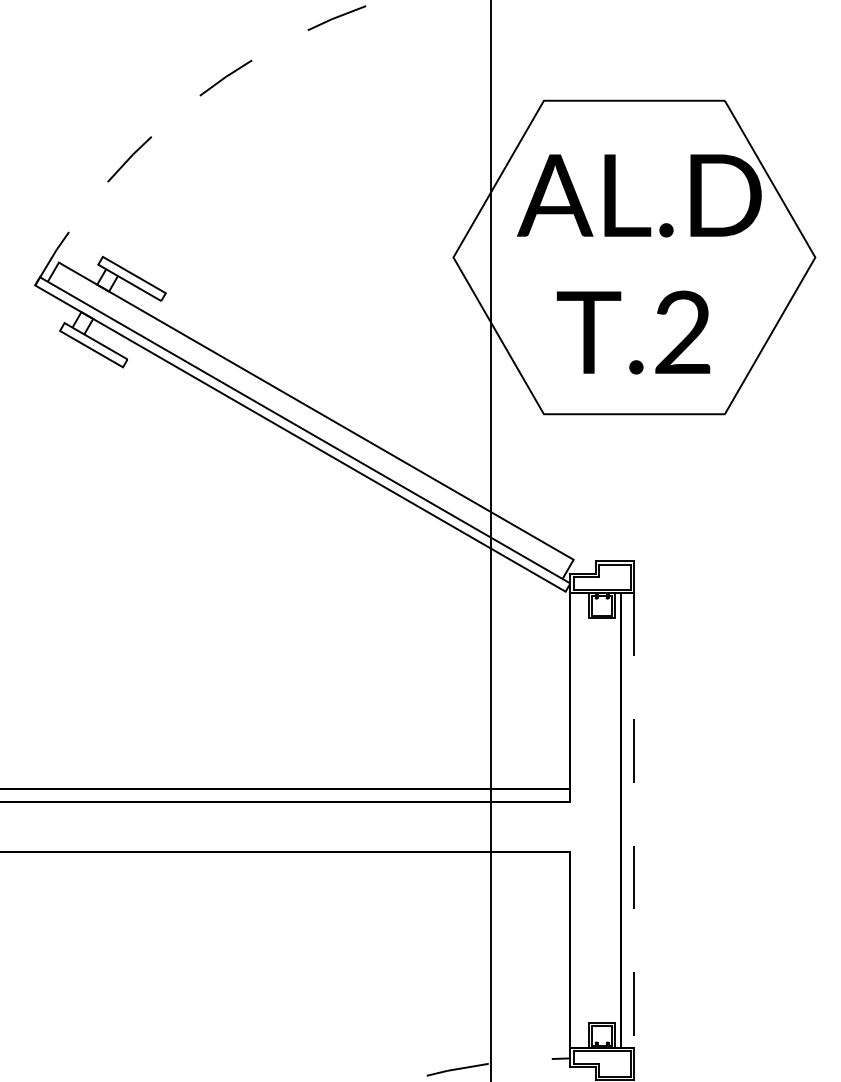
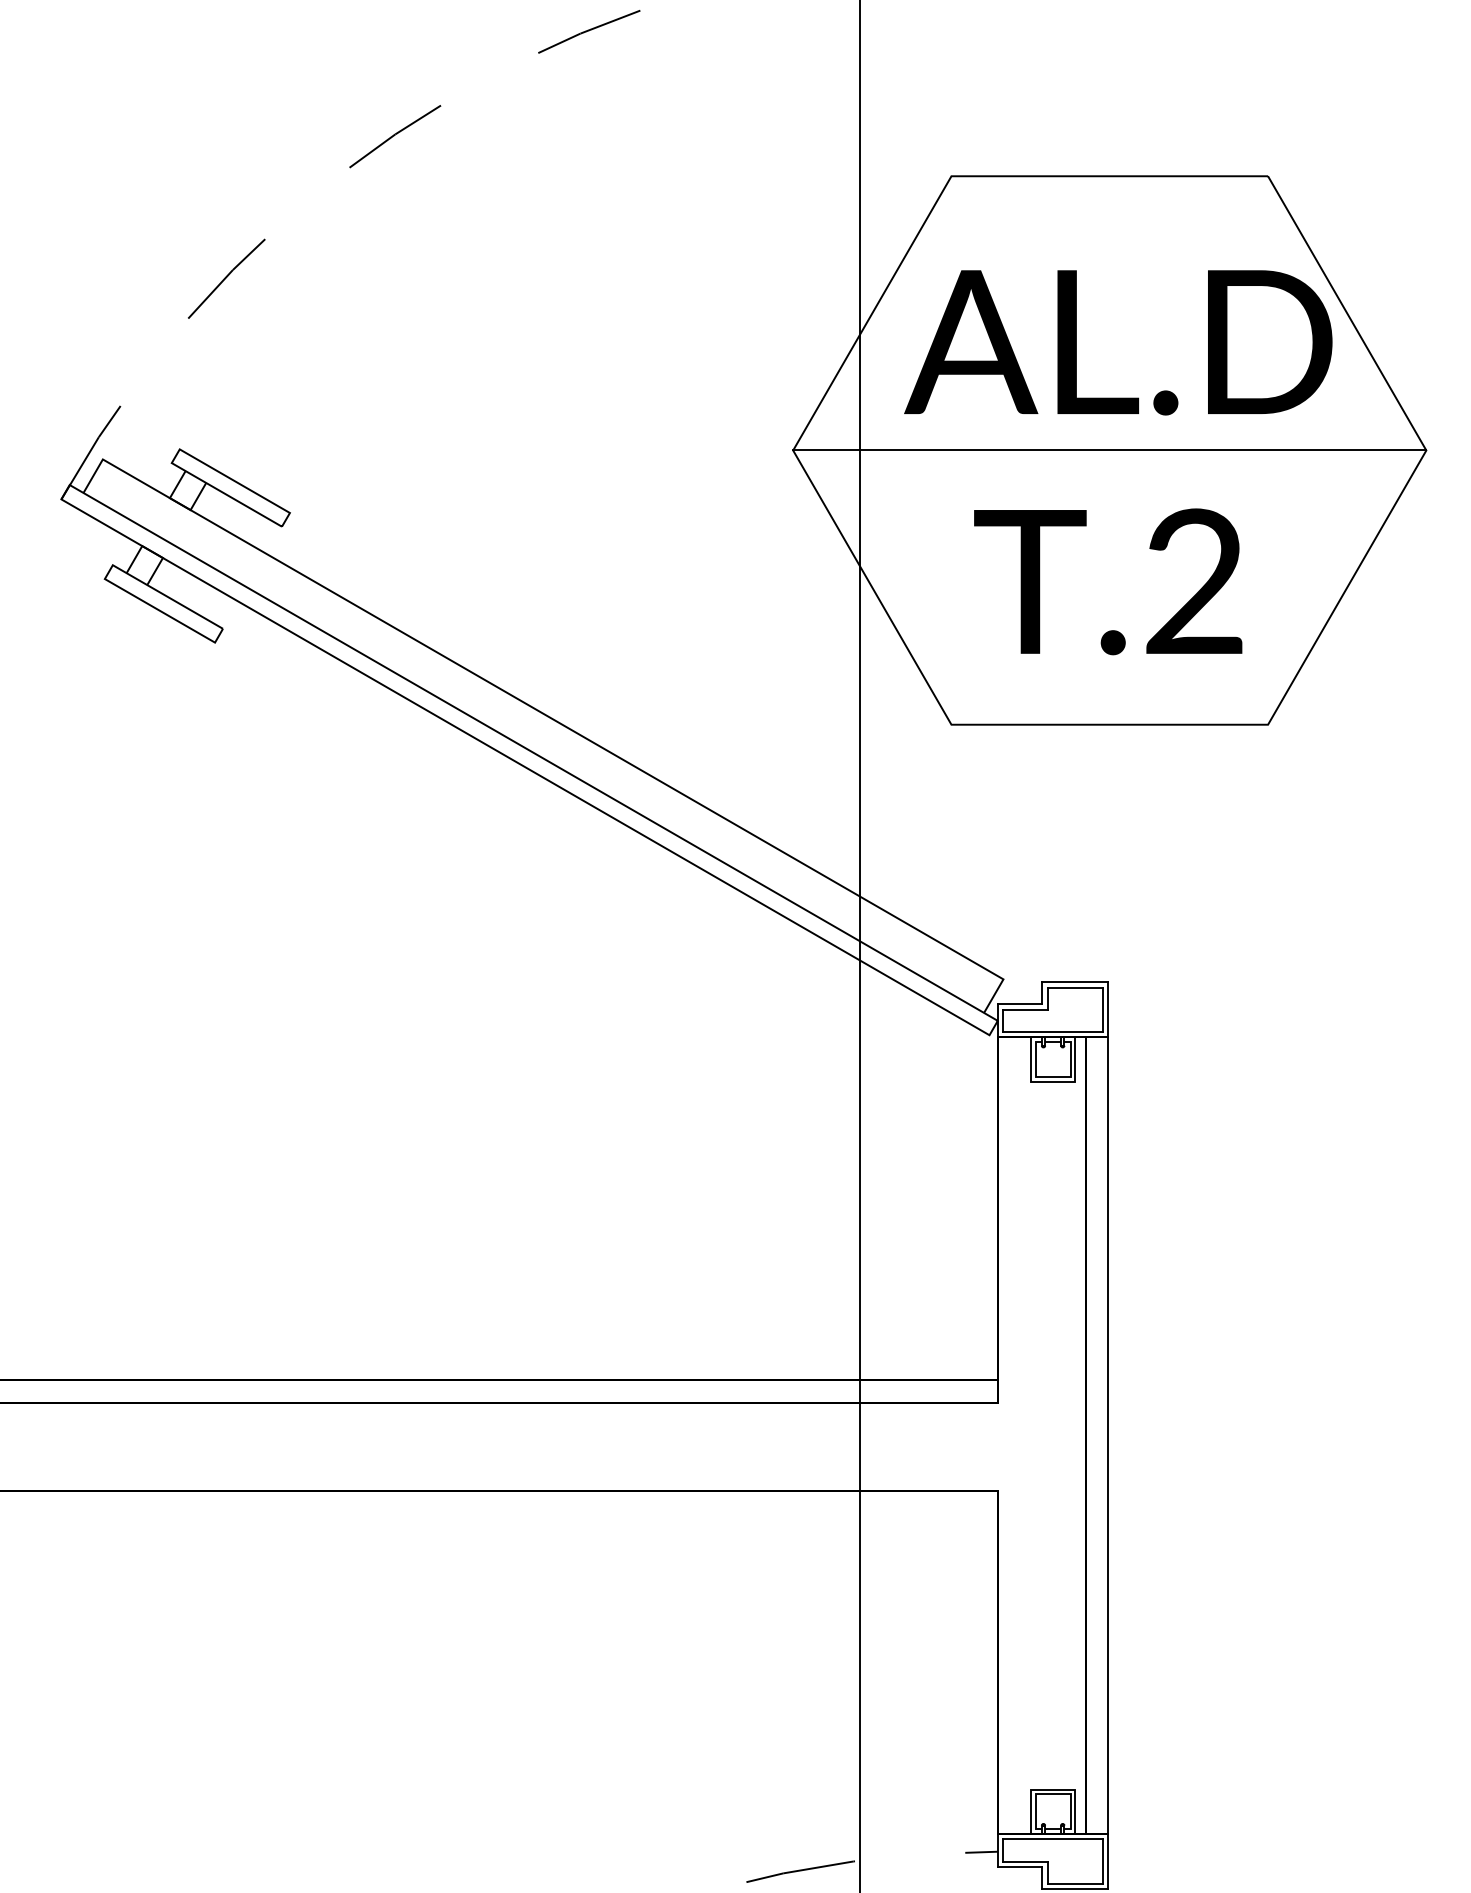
line: (634, 257) -> (1109, 450), added
line: (633, 820) -> (1108, 1435), dashed -> solid

